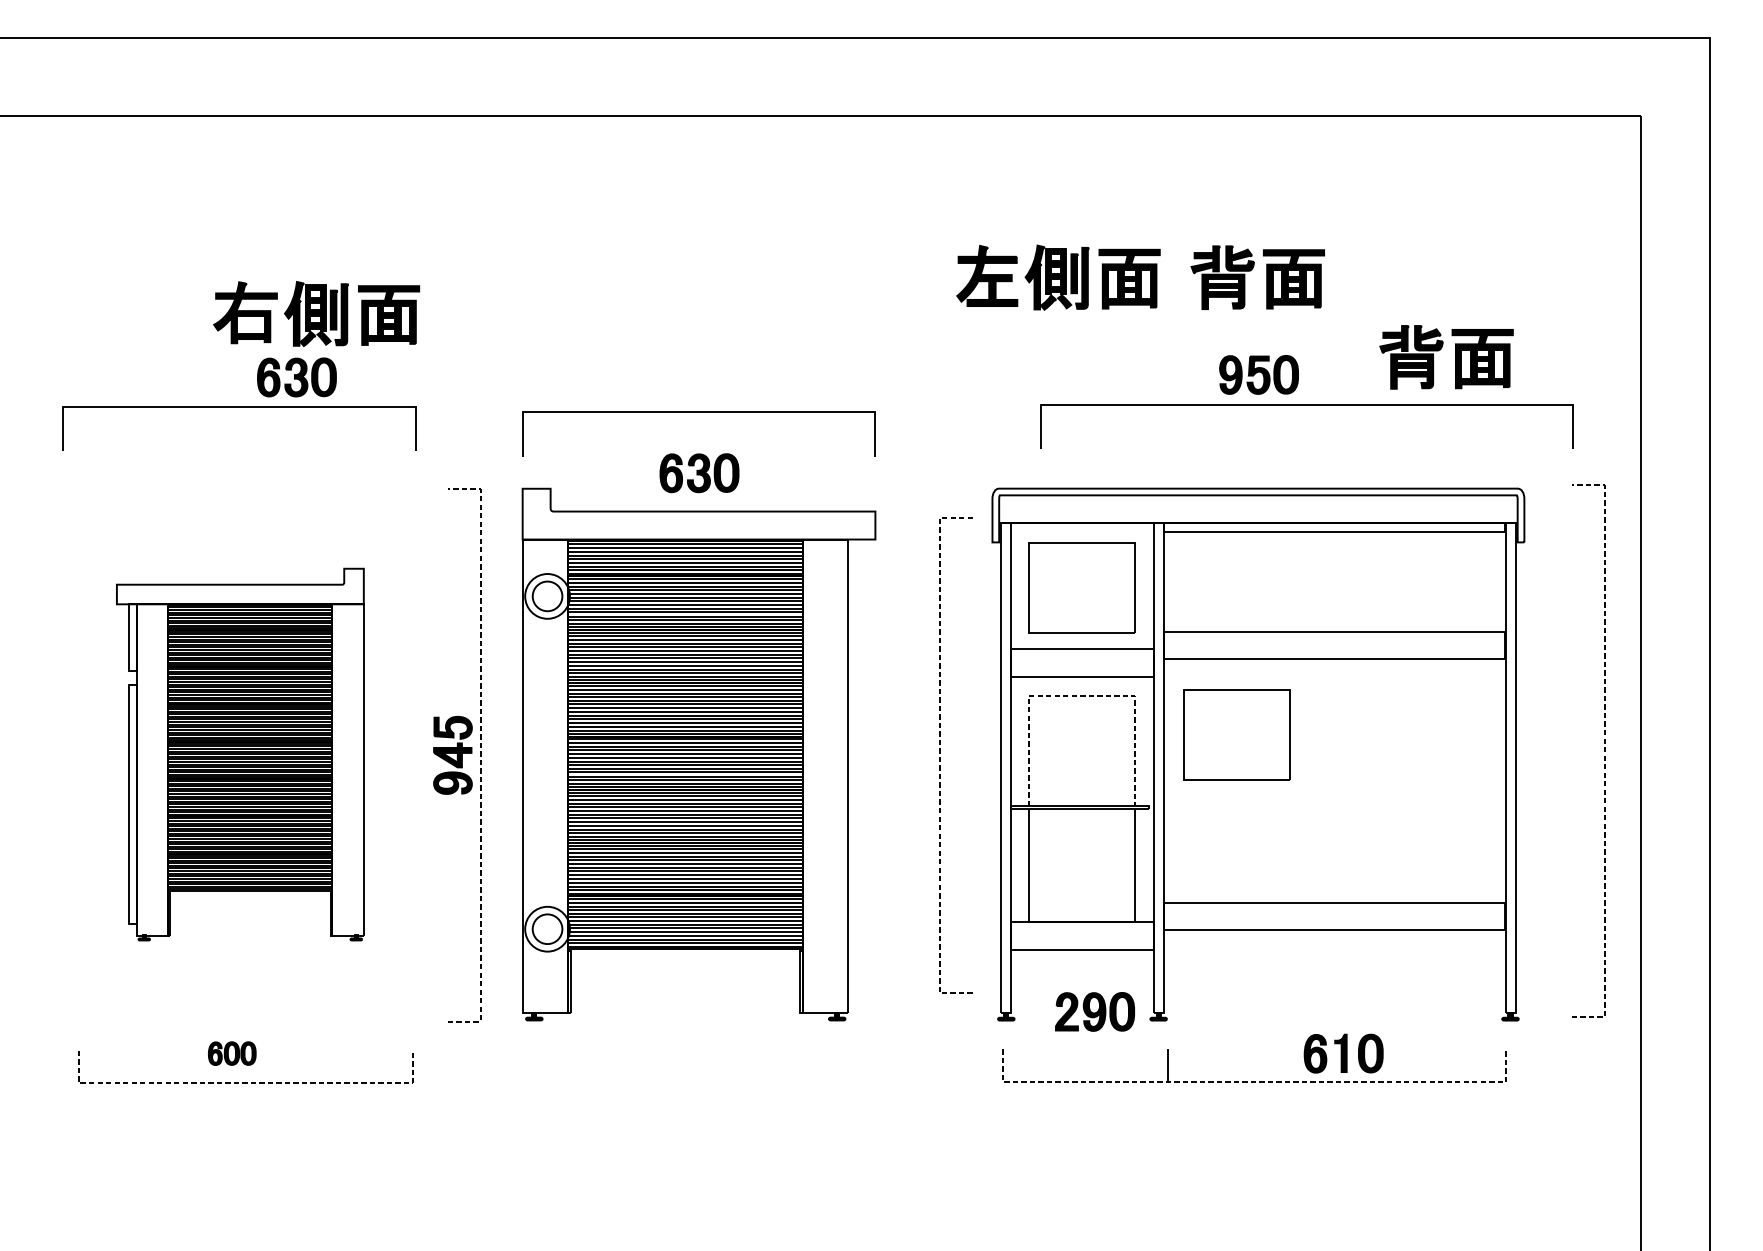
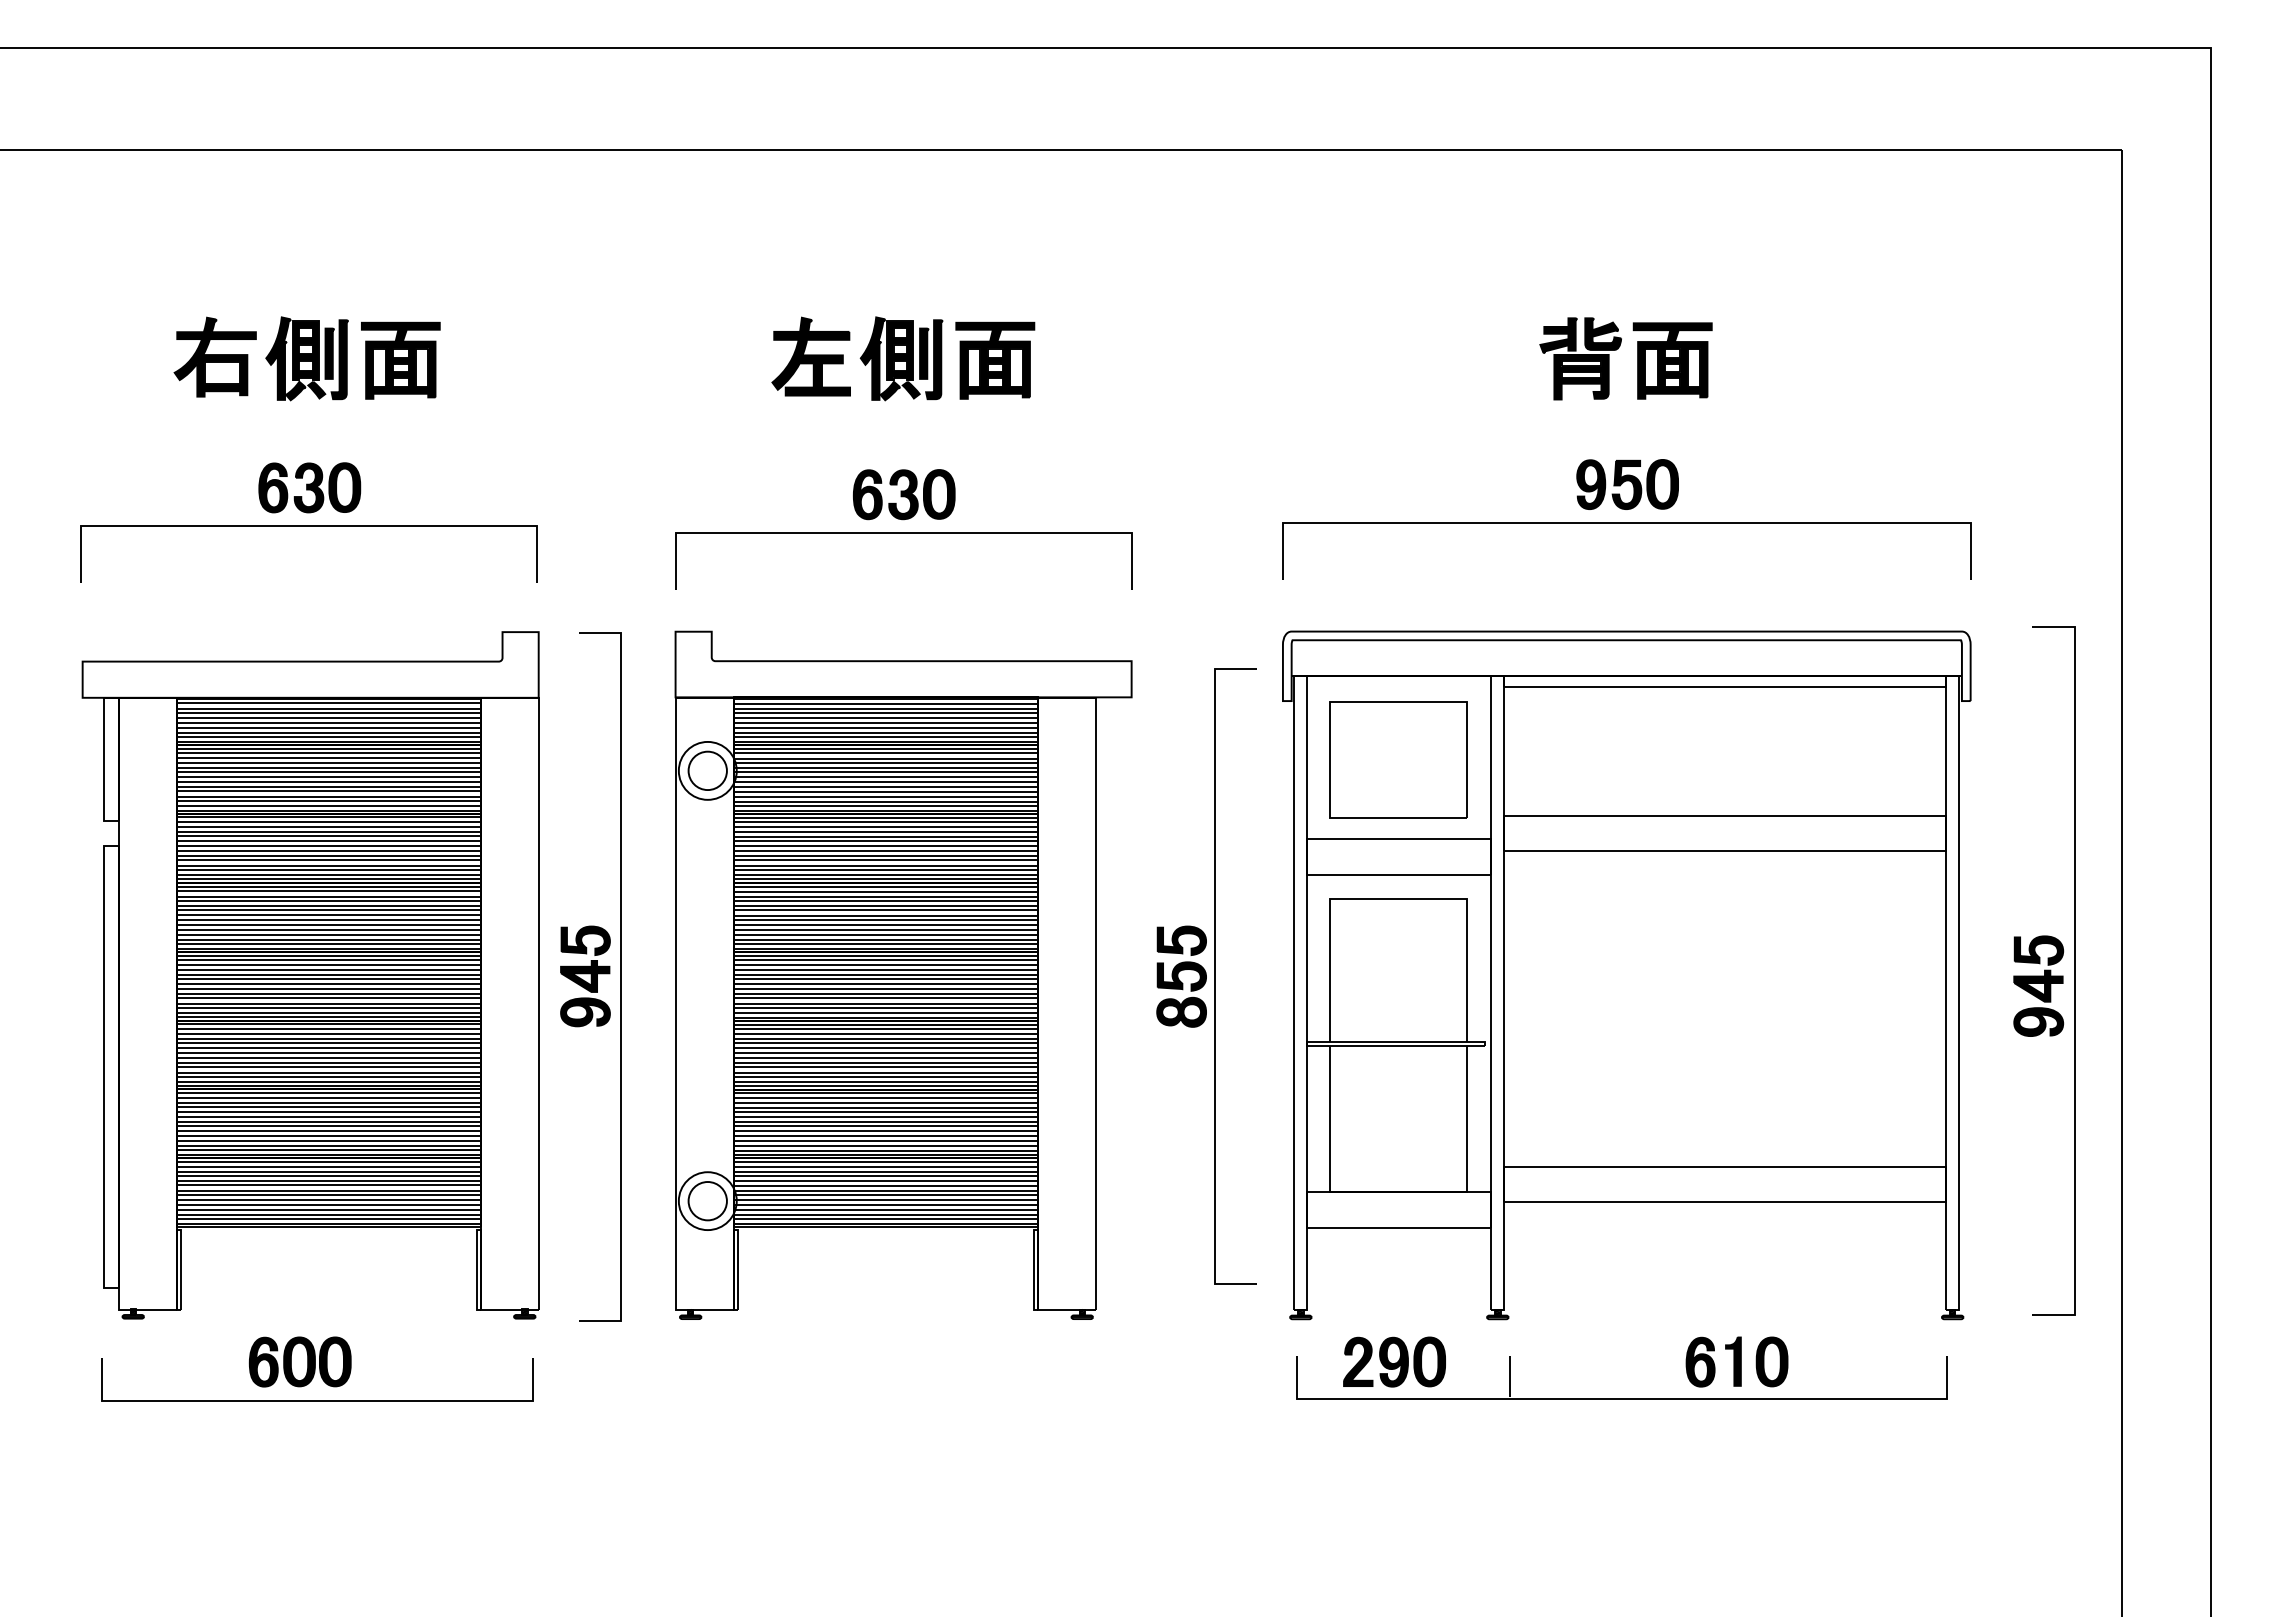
part: (1058, 277) -> (903, 358), moved
part: (316, 313) -> (306, 358), moved
part: (1440, 350) -> (1862, 452), removed
part: (296, 377) -> (309, 487), moved
line: (1306, 405) -> (1626, 523), moved
part: (699, 473) -> (904, 494), moved
line: (1082, 695) -> (1399, 899), dashed -> solid
part: (1236, 734) -> (1598, 949), removed
line: (1604, 751) -> (2074, 971), dashed -> solid
part: (240, 754) -> (310, 975), size x1.43
line: (480, 755) -> (621, 976), dashed -> solid
part: (913, 755) -> (1181, 976), added
line: (939, 755) -> (1214, 976), dashed -> solid
part: (1576, 762) -> (2038, 985), added
part: (1094, 1011) -> (1394, 1361), moved
part: (231, 1053) -> (299, 1361), size x1.67
line: (1255, 1081) -> (1622, 1398), dashed -> solid
line: (246, 1083) -> (318, 1400), dashed -> solid

